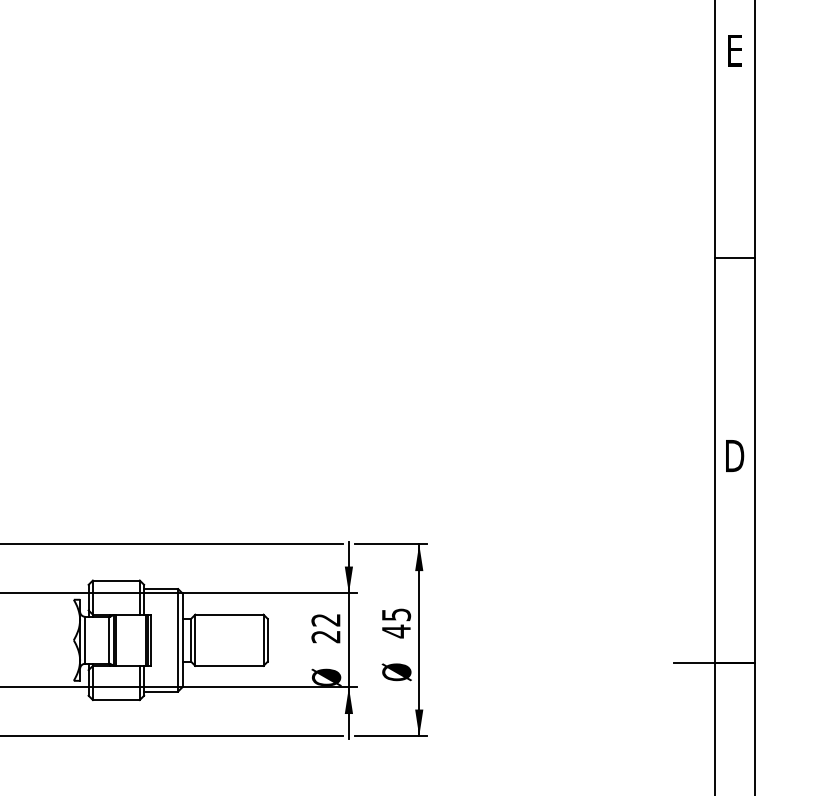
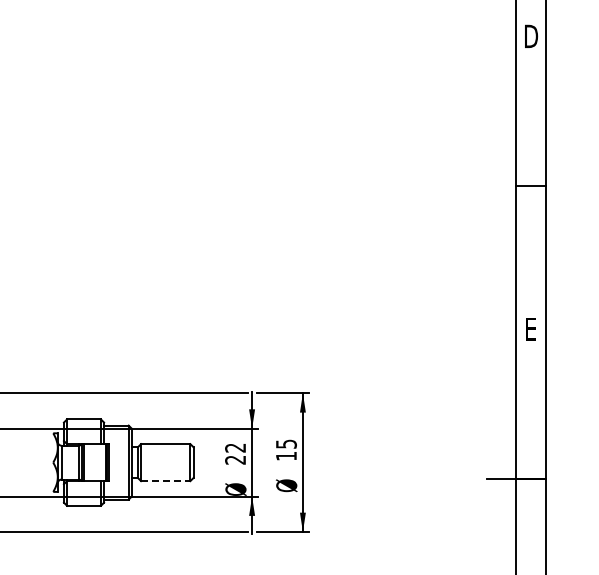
text: (735, 50) -> (531, 36), E -> D
text: (734, 454) -> (530, 328), D -> E
text: (396, 631) -> (286, 456), 45 -> 15
line: (229, 666) -> (165, 481), solid -> dashed

